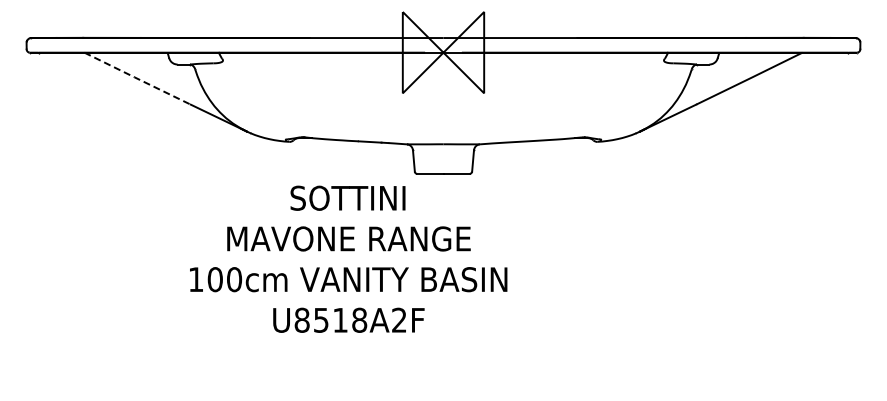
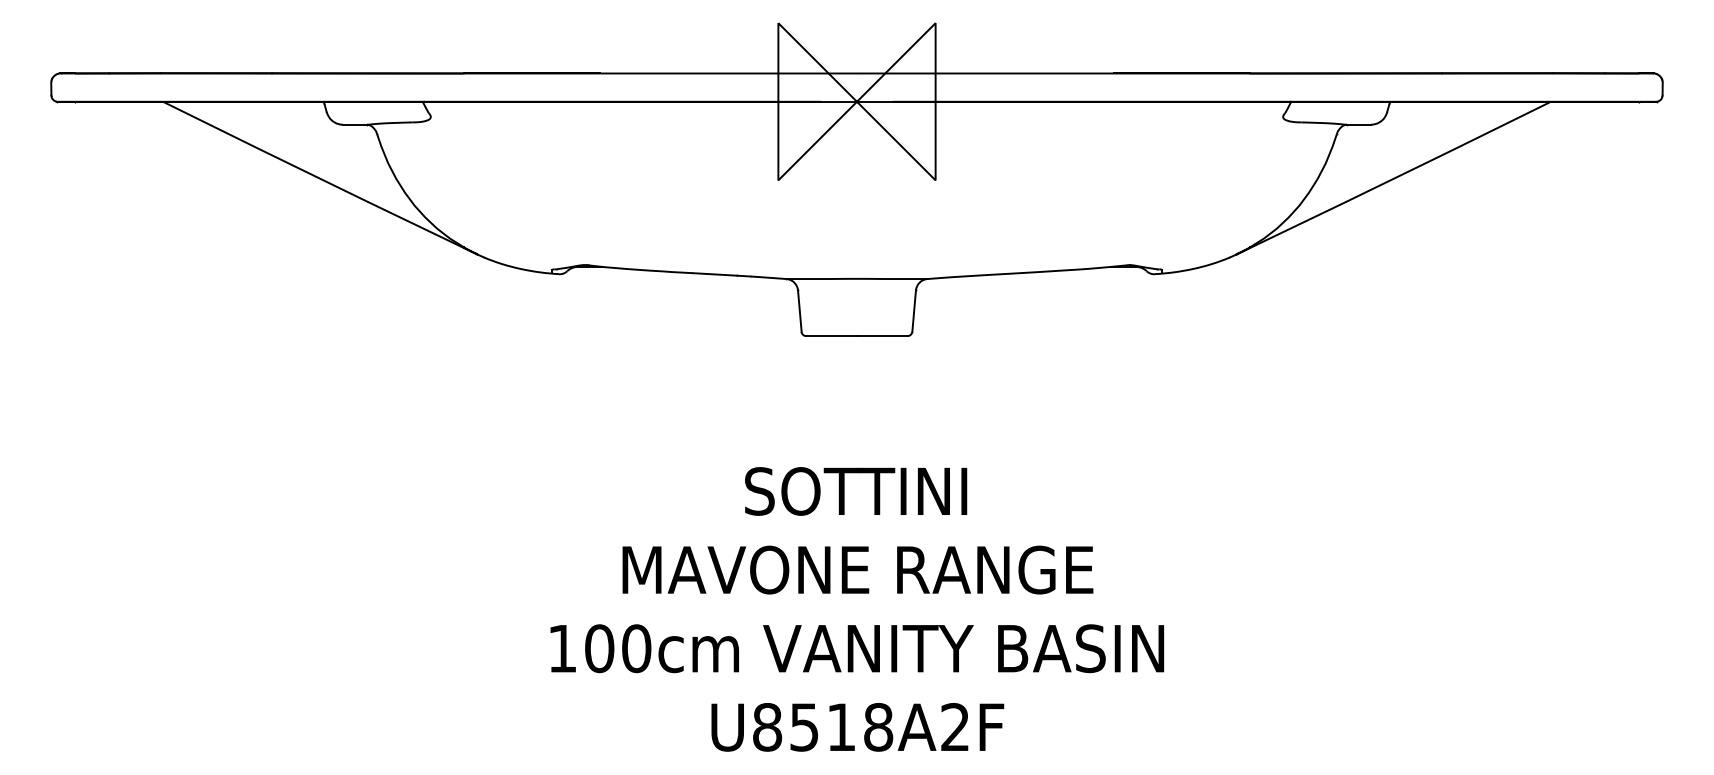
line: (137, 78) -> (265, 151), dashed -> solid
text: (348, 258) -> (857, 607), moved

